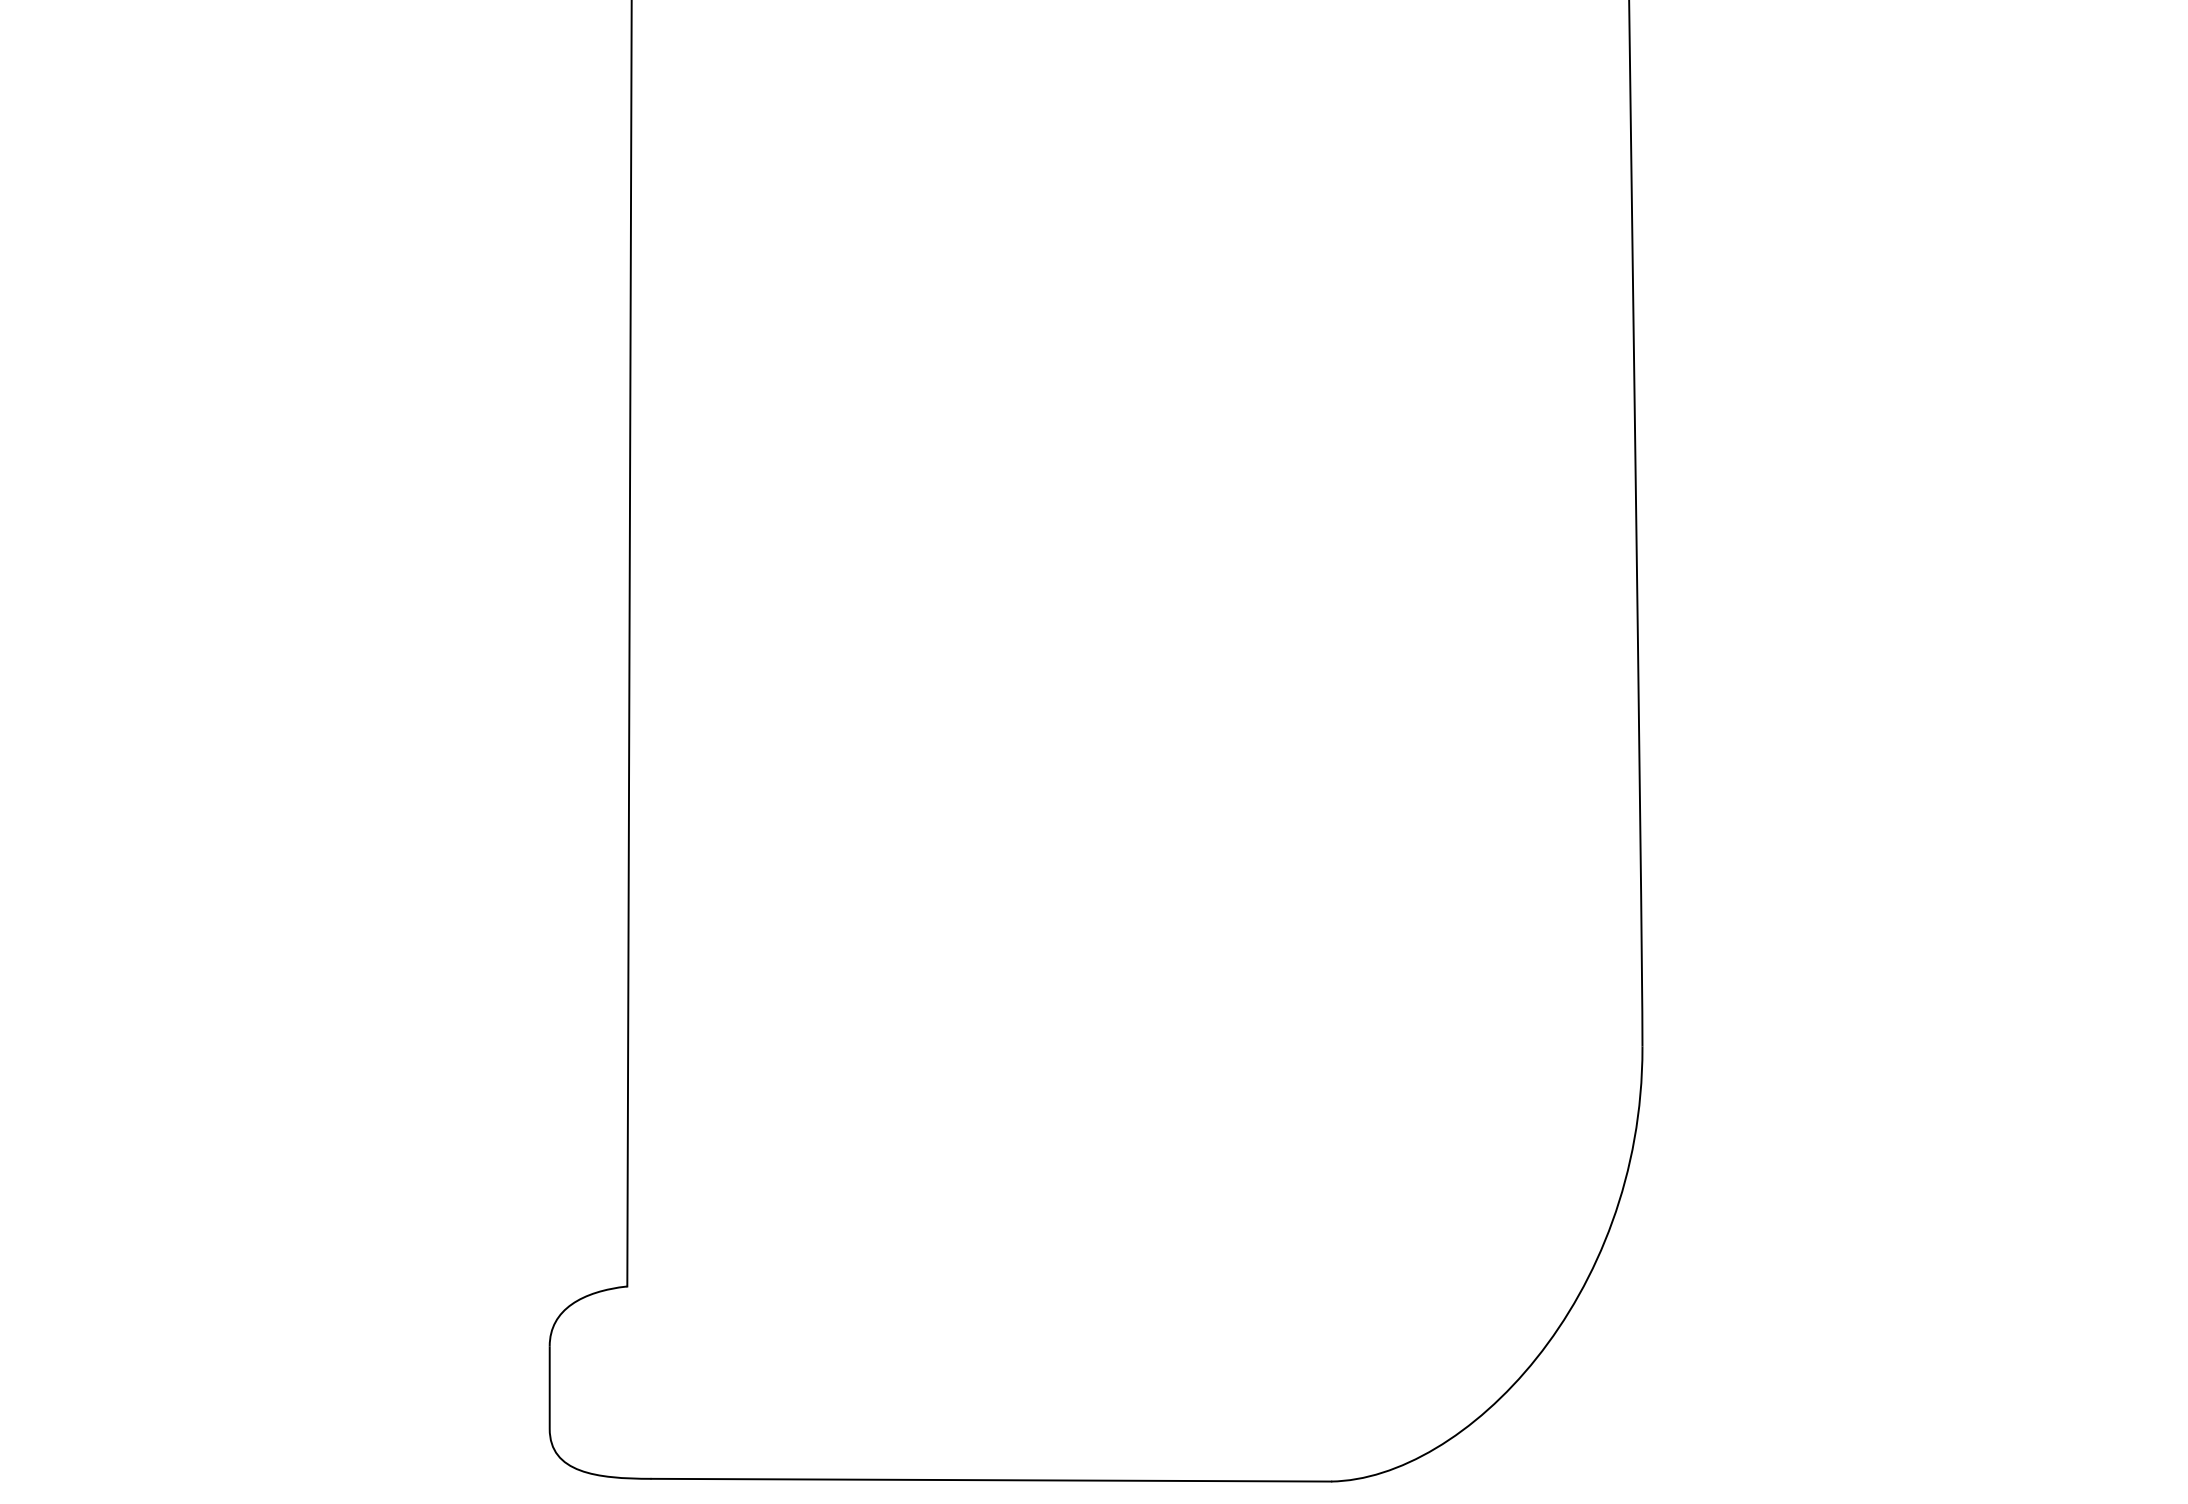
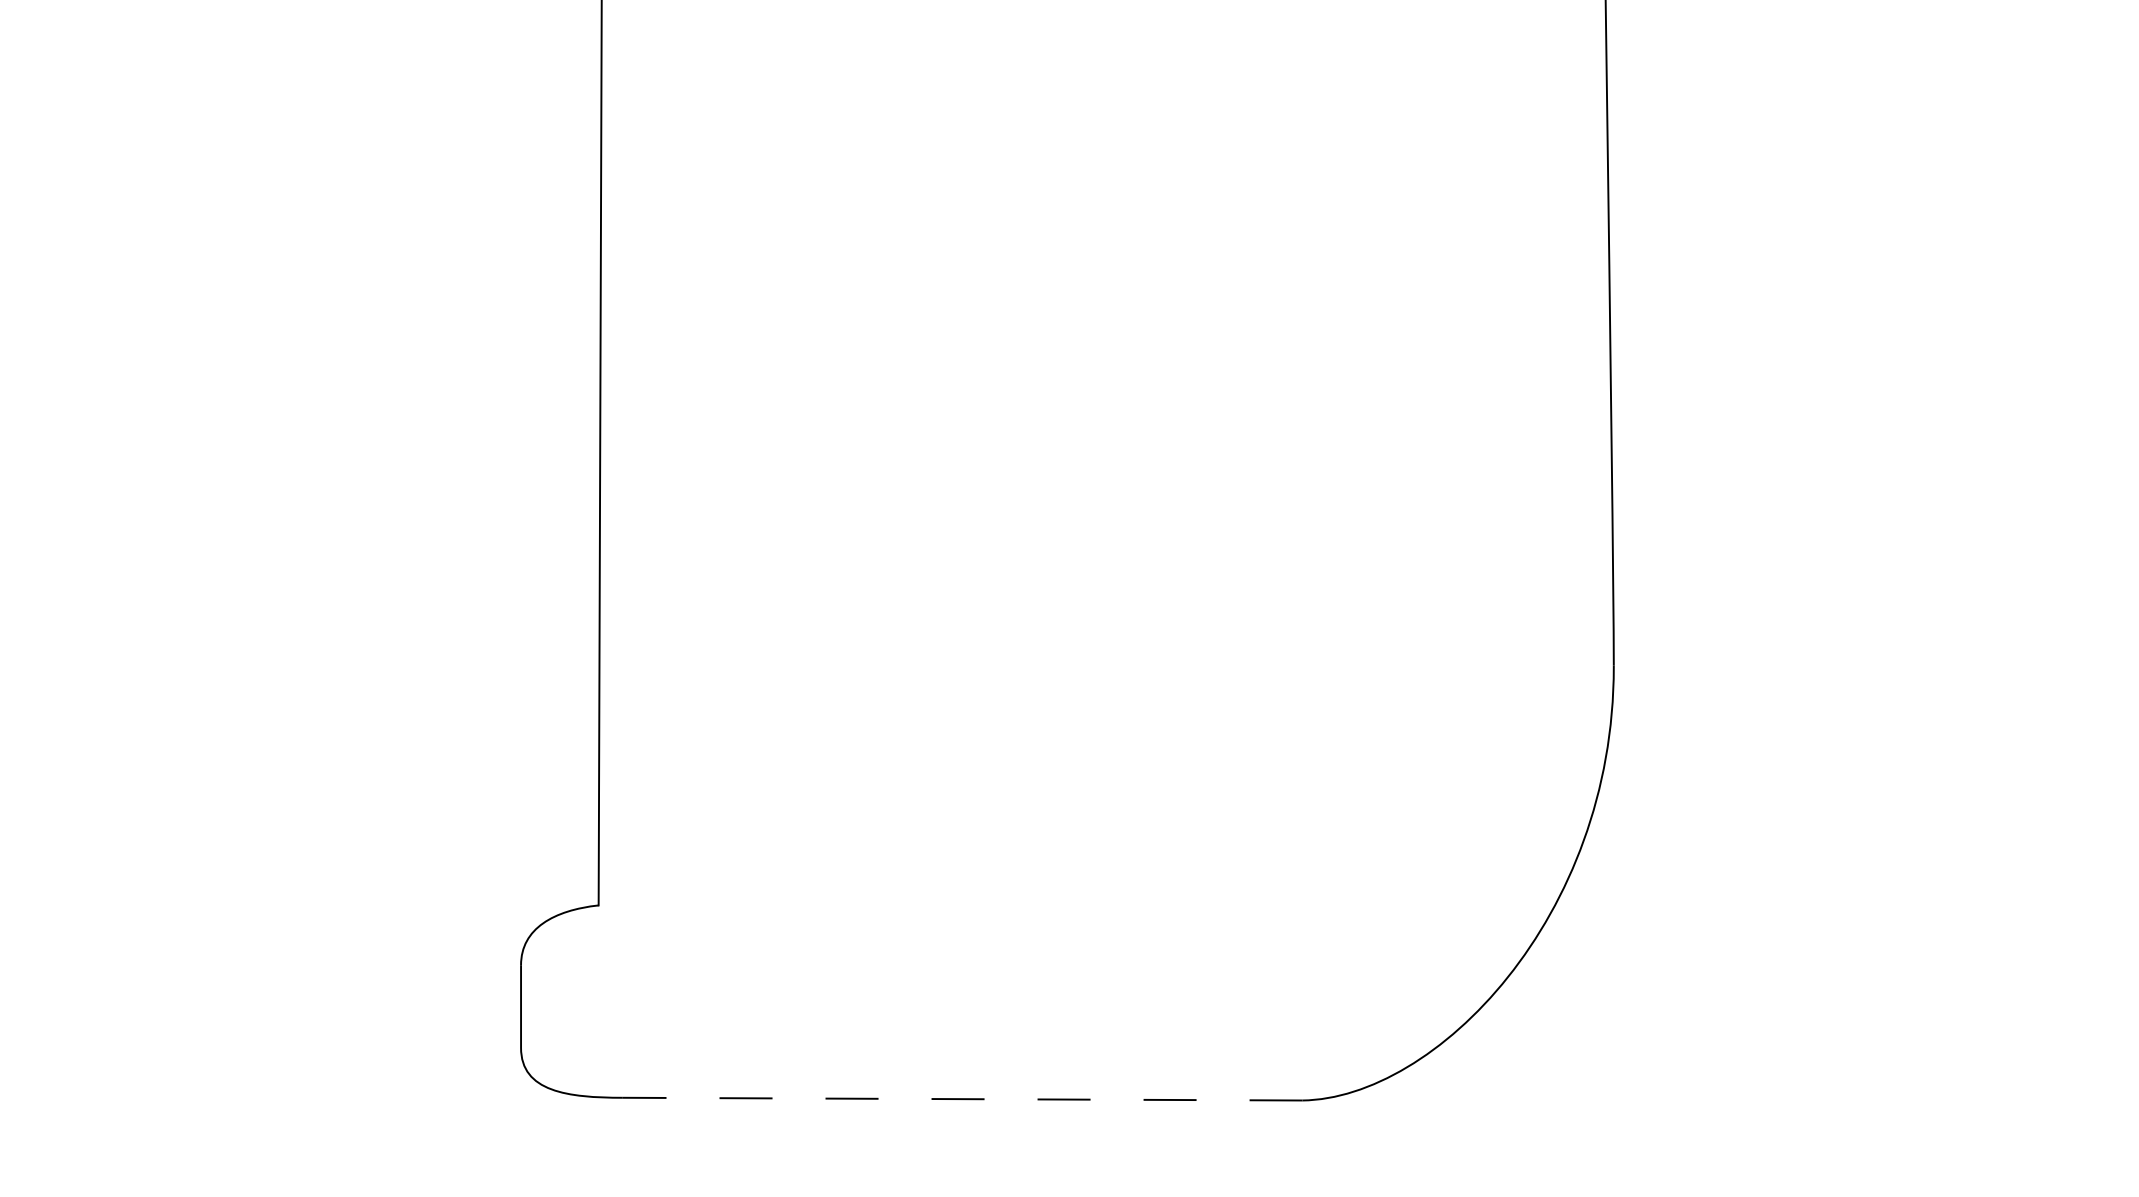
line: (991, 1480) -> (962, 1099), solid -> dashed

